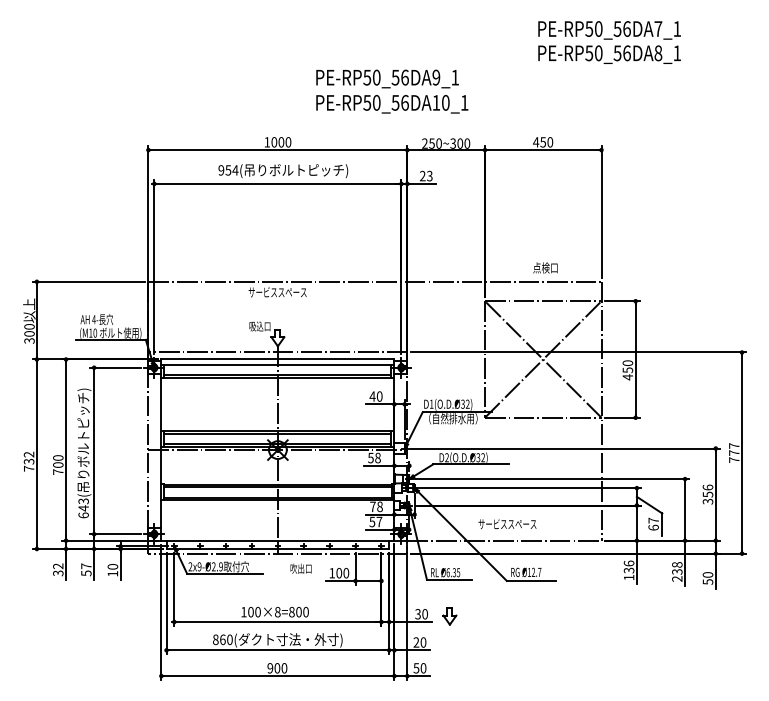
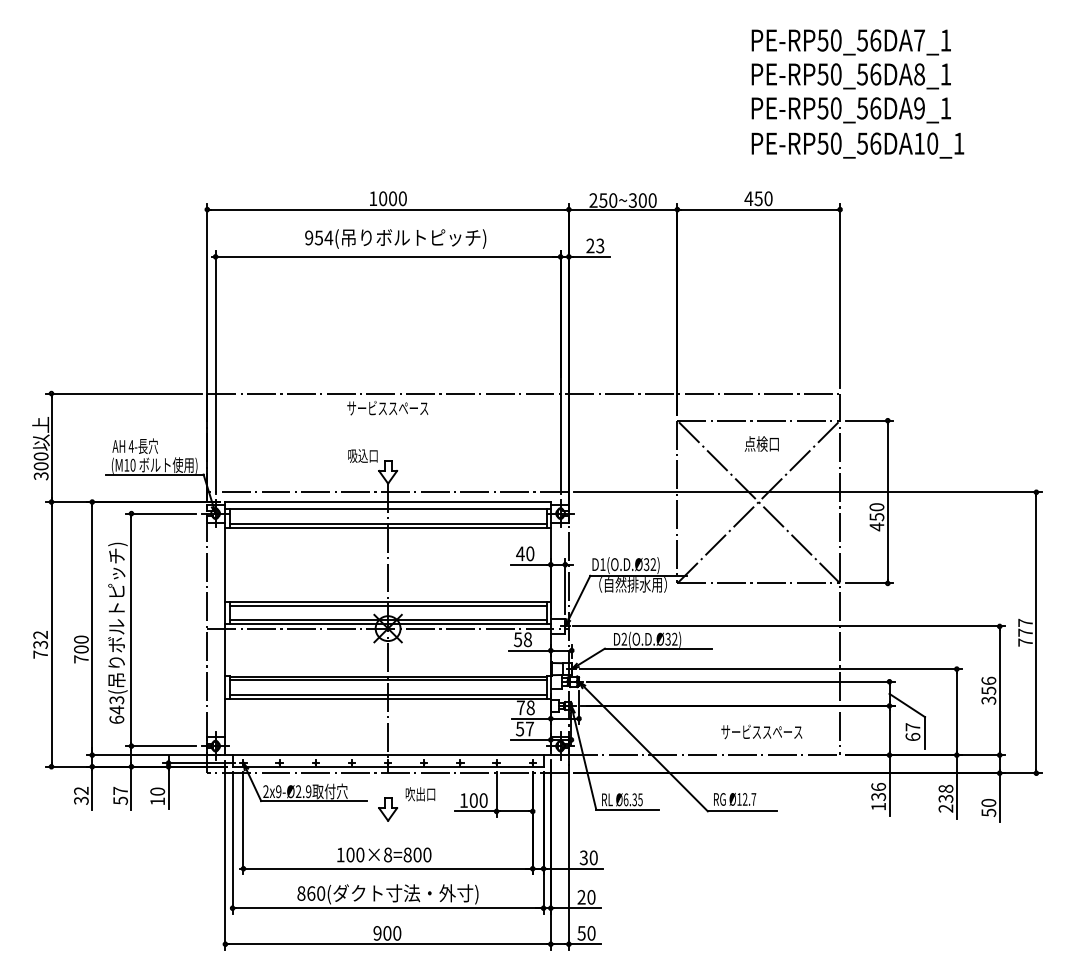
text: (392, 91) -> (858, 127), moved
text: (545, 267) -> (761, 443), moved
text: (507, 524) -> (761, 732), moved
part: (449, 616) -> (387, 809), moved

